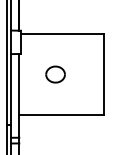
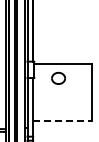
part: (55, 73) -> (58, 77), moved
line: (61, 114) -> (62, 120), solid -> dashed

